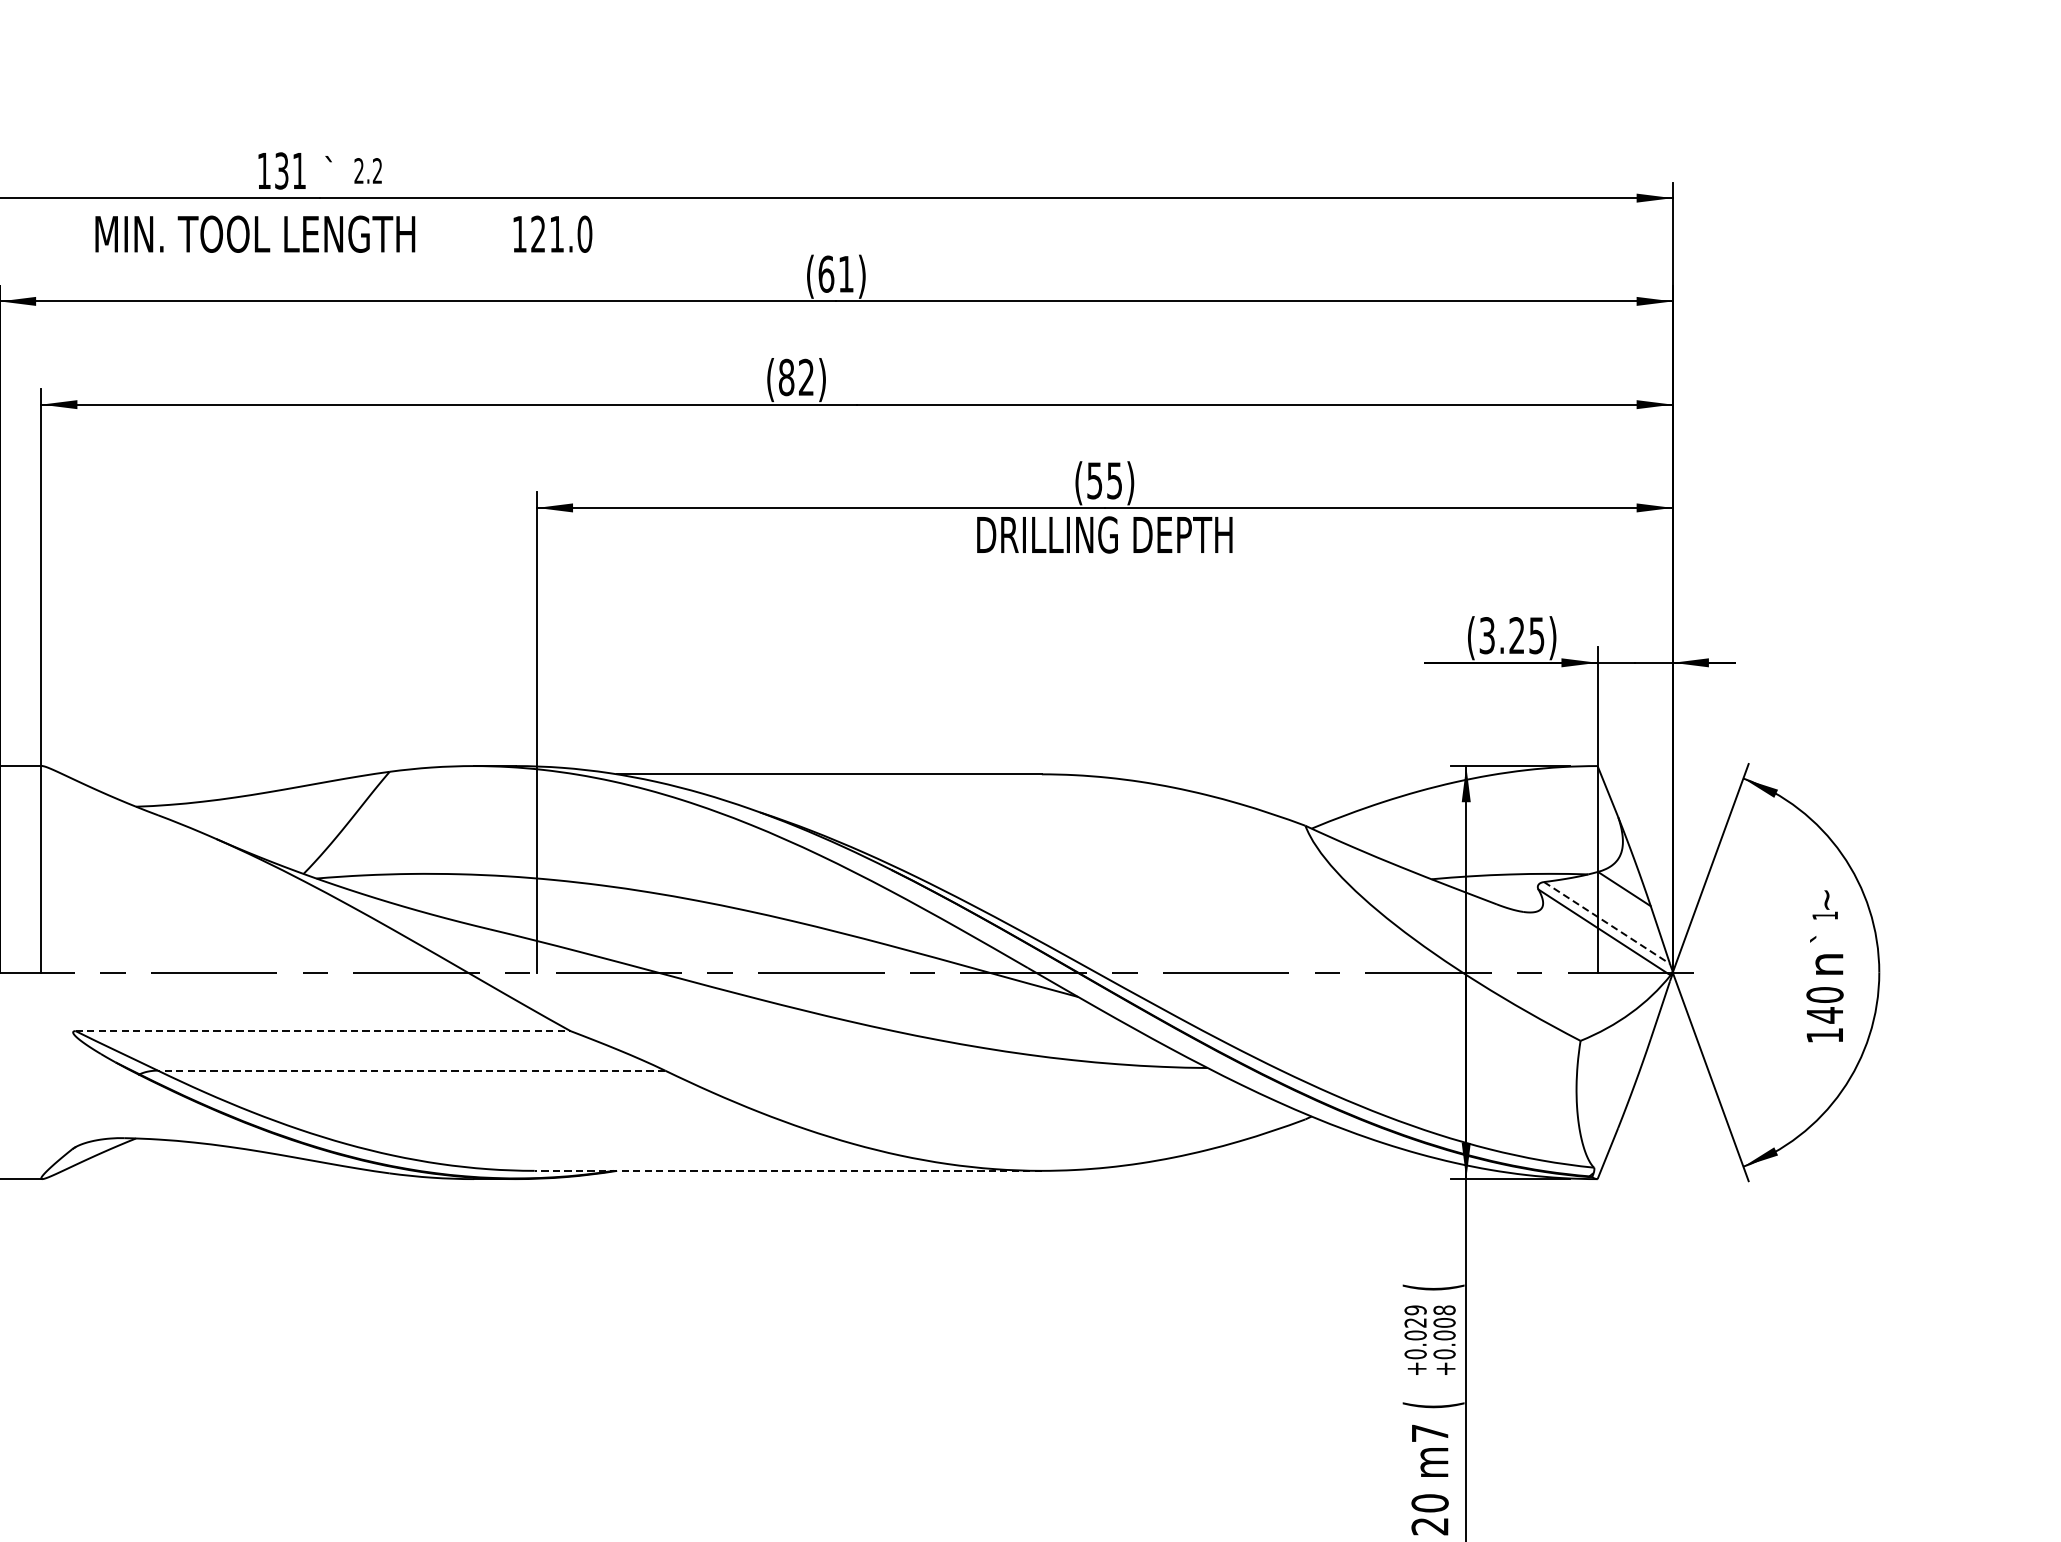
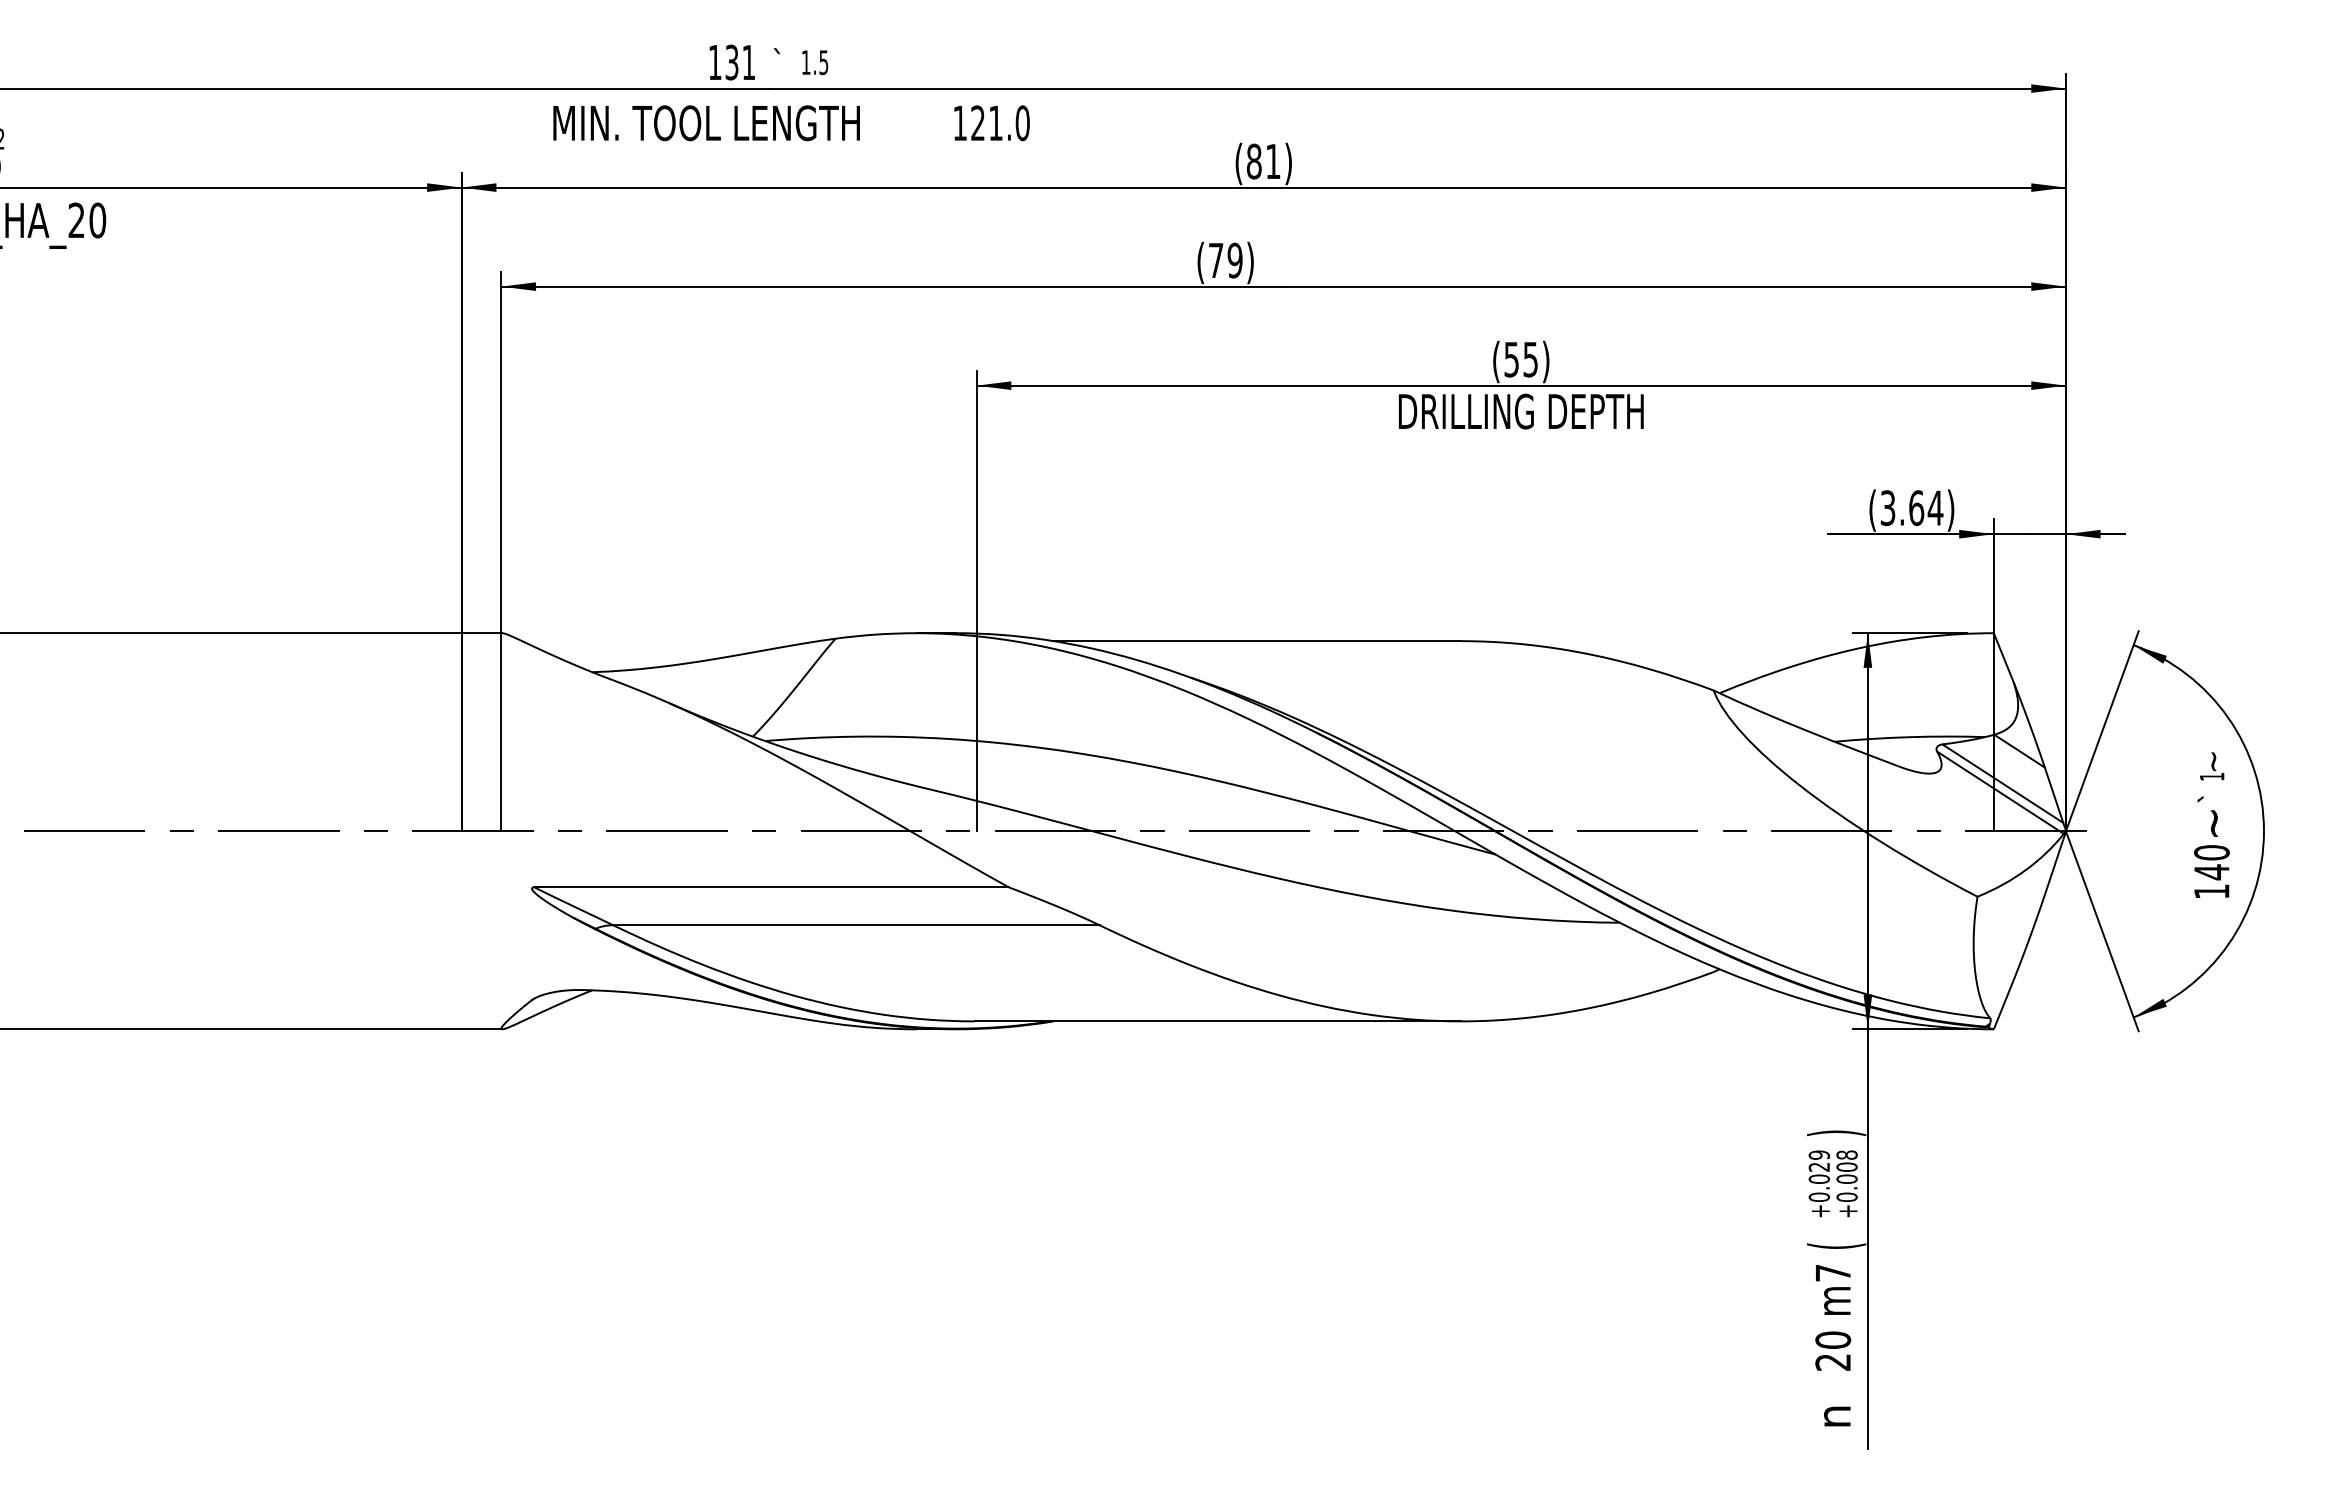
text: (367, 170) -> (814, 62), 2.2 -> 1.5
text: (825, 274) -> (1253, 161), (61) -> (81)
text: (796, 377) -> (1225, 260), (82) -> (79)
text: (1527, 636) -> (1926, 508), (3.25) -> (3.64)
line: (1607, 922) -> (2003, 783), dashed -> solid
text: (1828, 964) -> (2215, 823), n -> ~
line: (323, 1031) -> (772, 887), dashed -> solid
line: (410, 1070) -> (855, 925), dashed -> solid
line: (788, 1170) -> (1217, 1021), dashed -> solid
text: (1433, 1287) -> (1836, 1133), ( -> )

